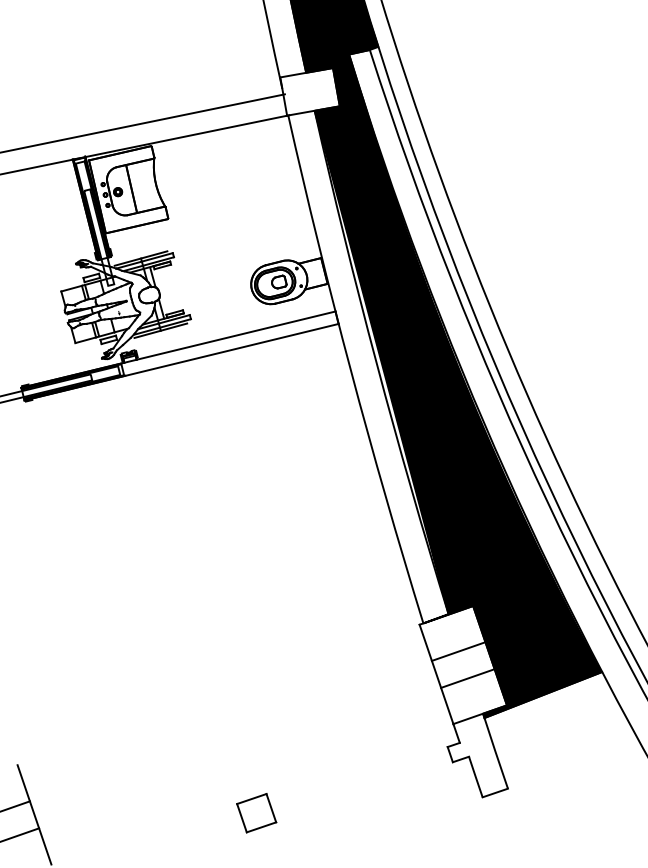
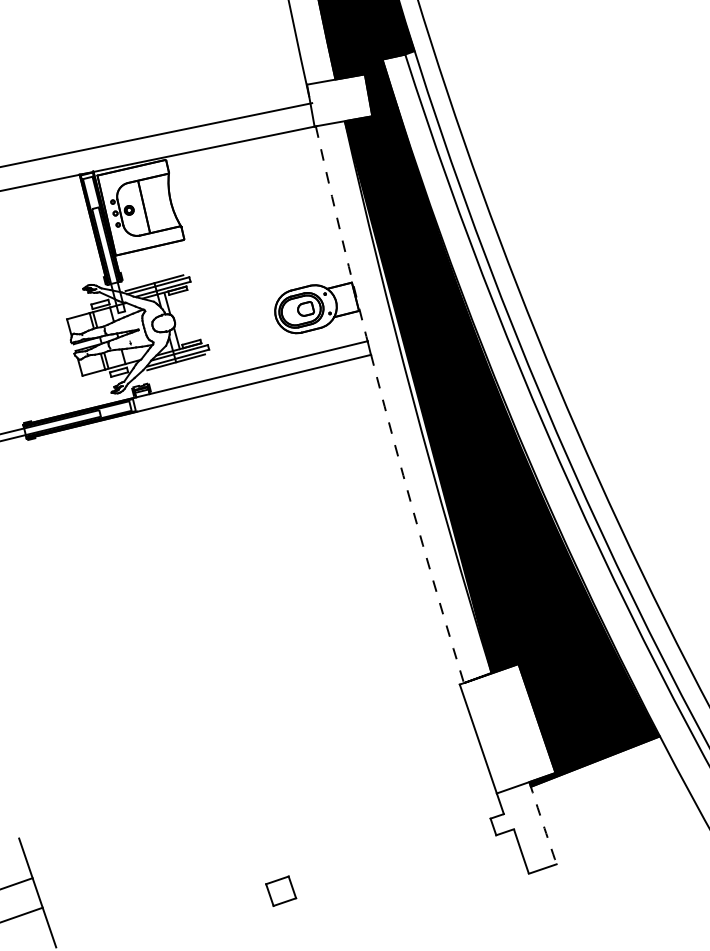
arc: (350, 371) -> (384, 406), solid -> dashed
line: (458, 651) -> (502, 713), removed
line: (467, 678) -> (512, 743), removed
arc: (495, 751) -> (542, 823), solid -> dashed
part: (256, 813) -> (280, 891), size x0.7

